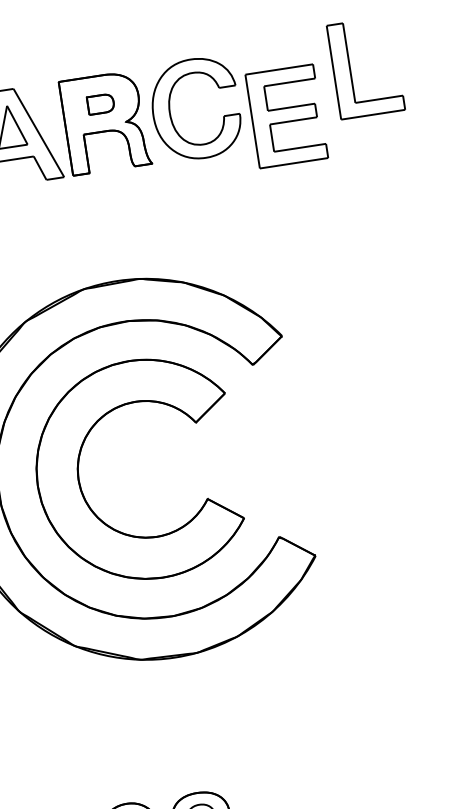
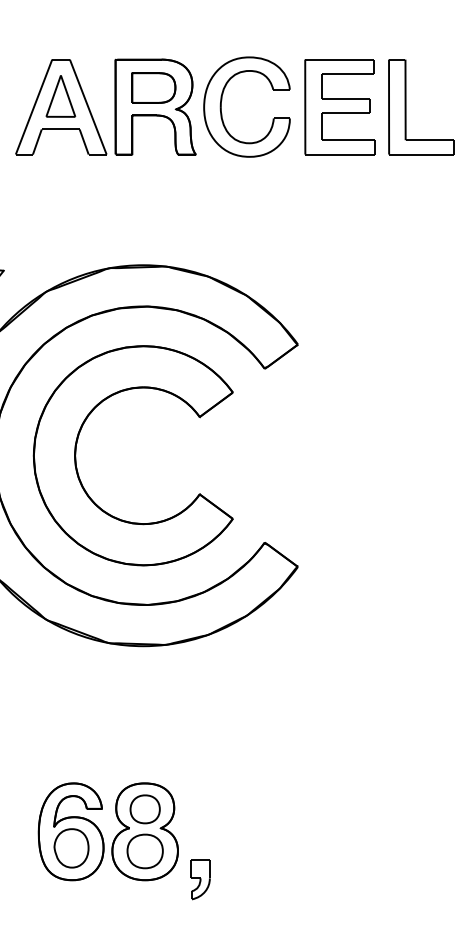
part: (351, 70) -> (406, 107), moved
part: (100, 103) -> (153, 87), size x1.67
part: (286, 116) -> (339, 107), moved

